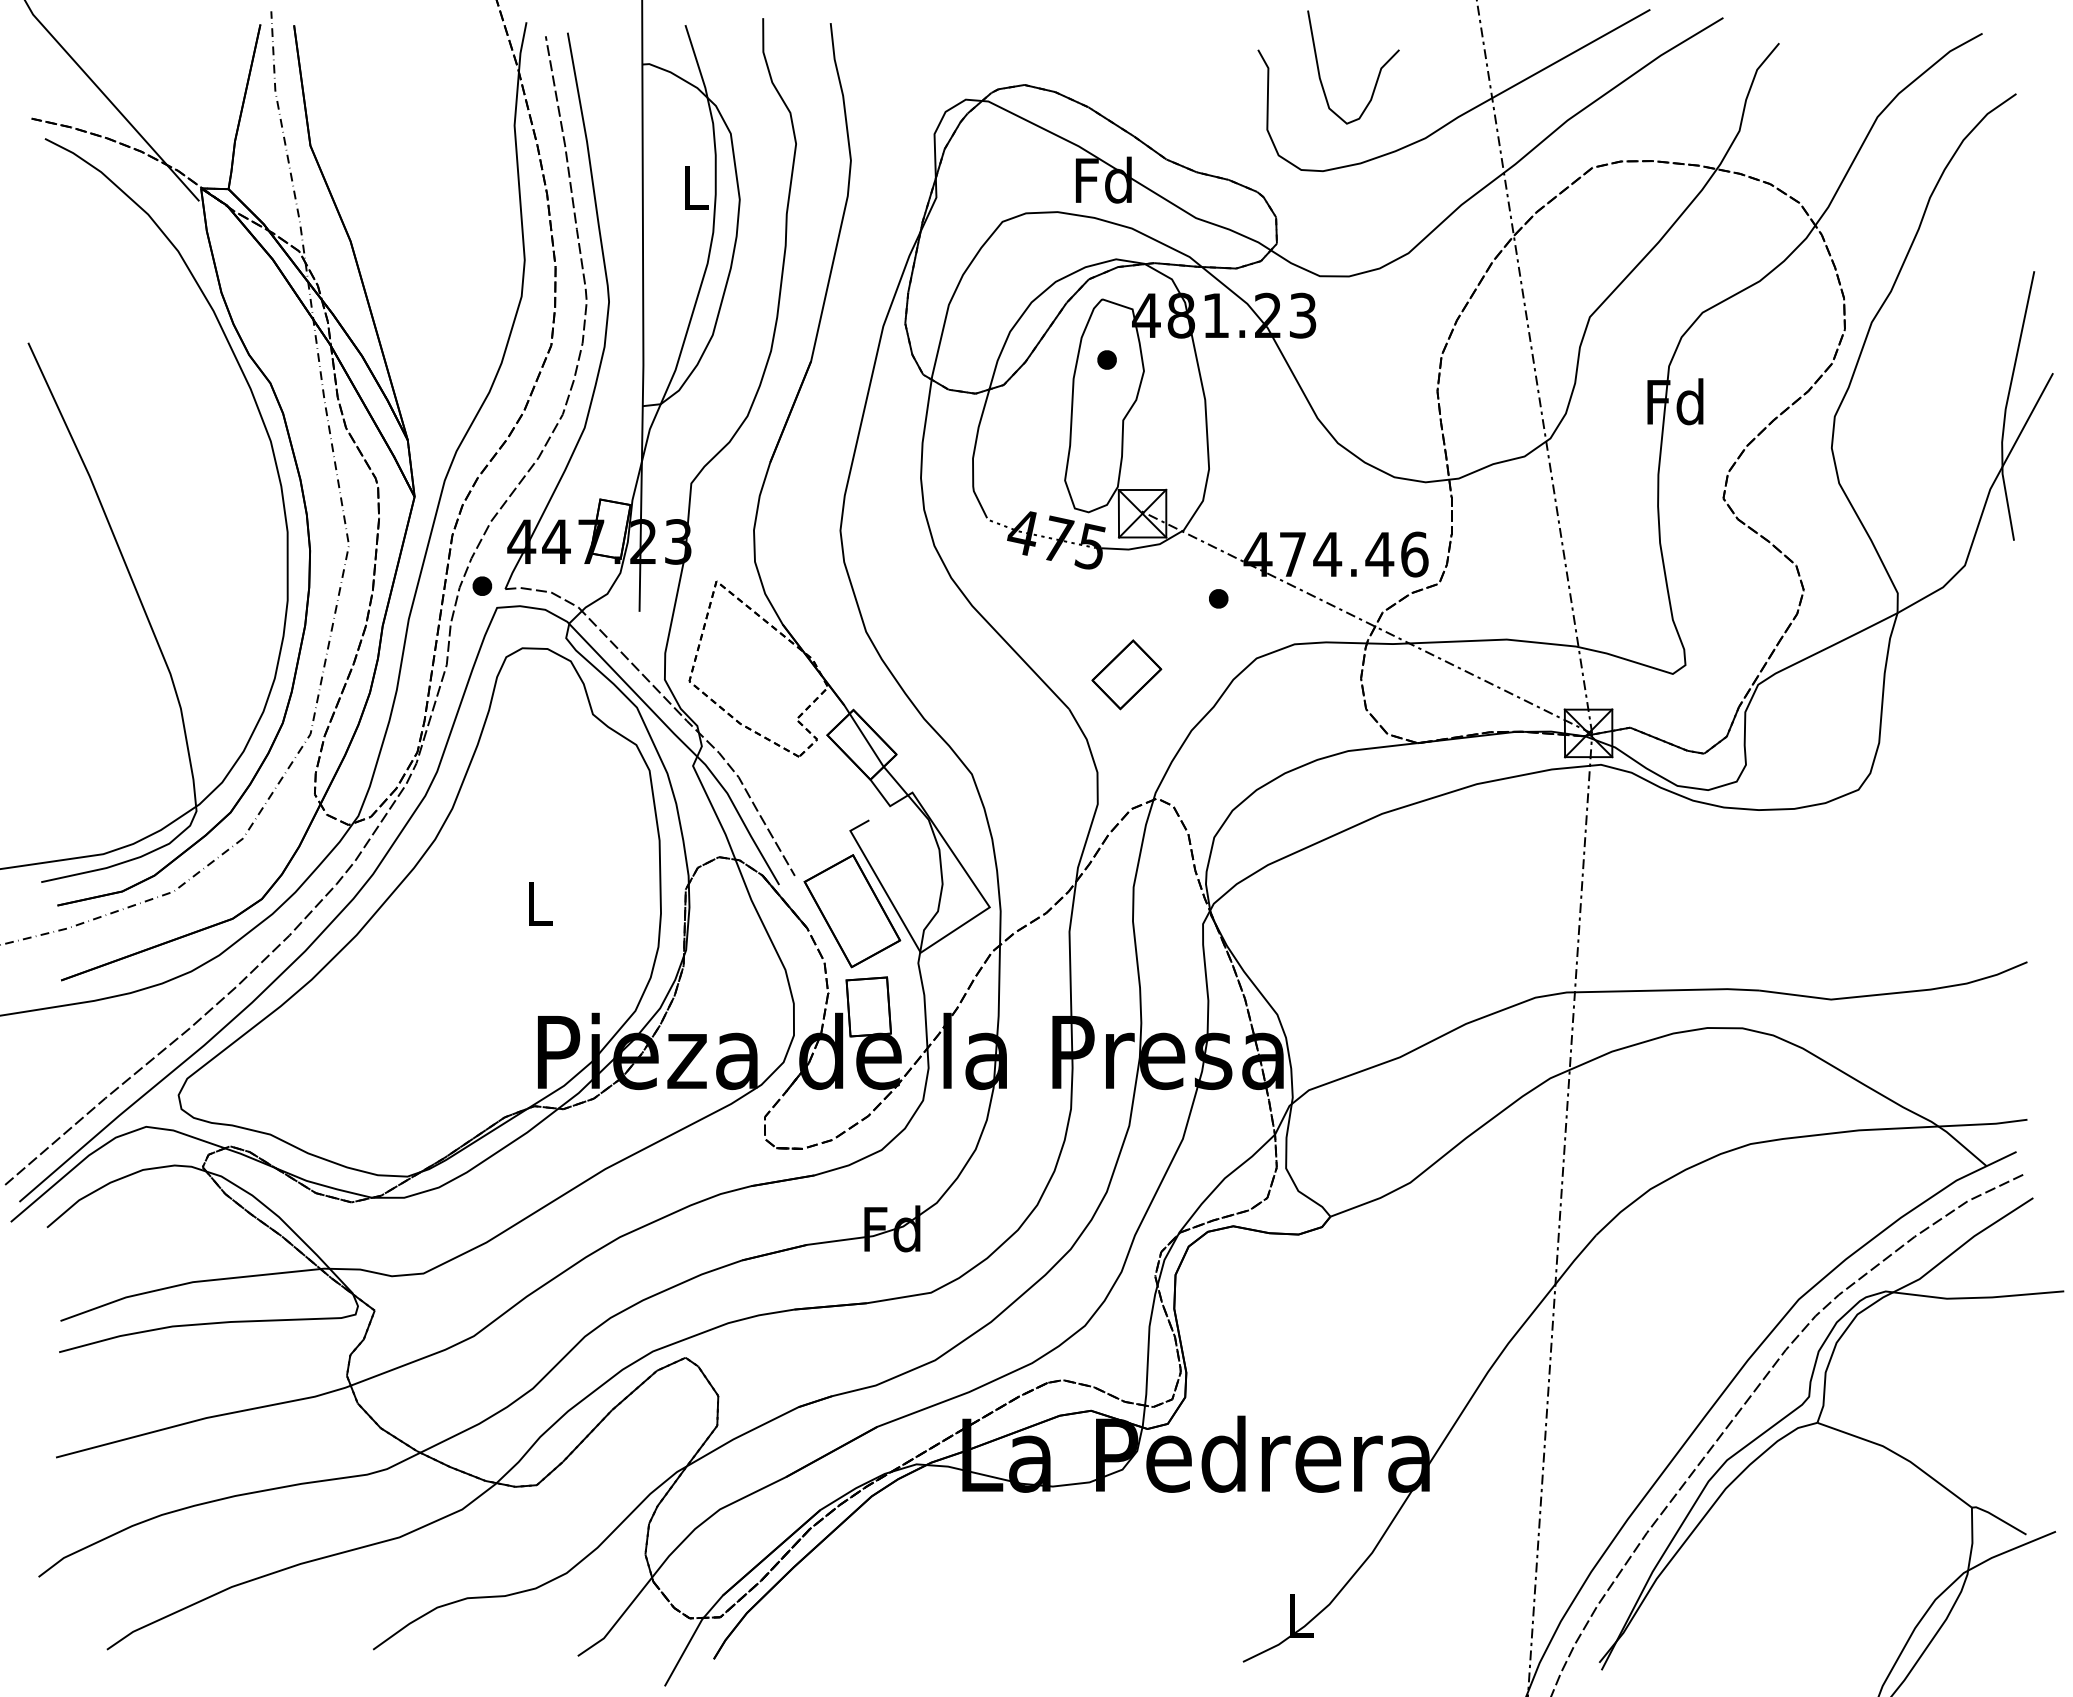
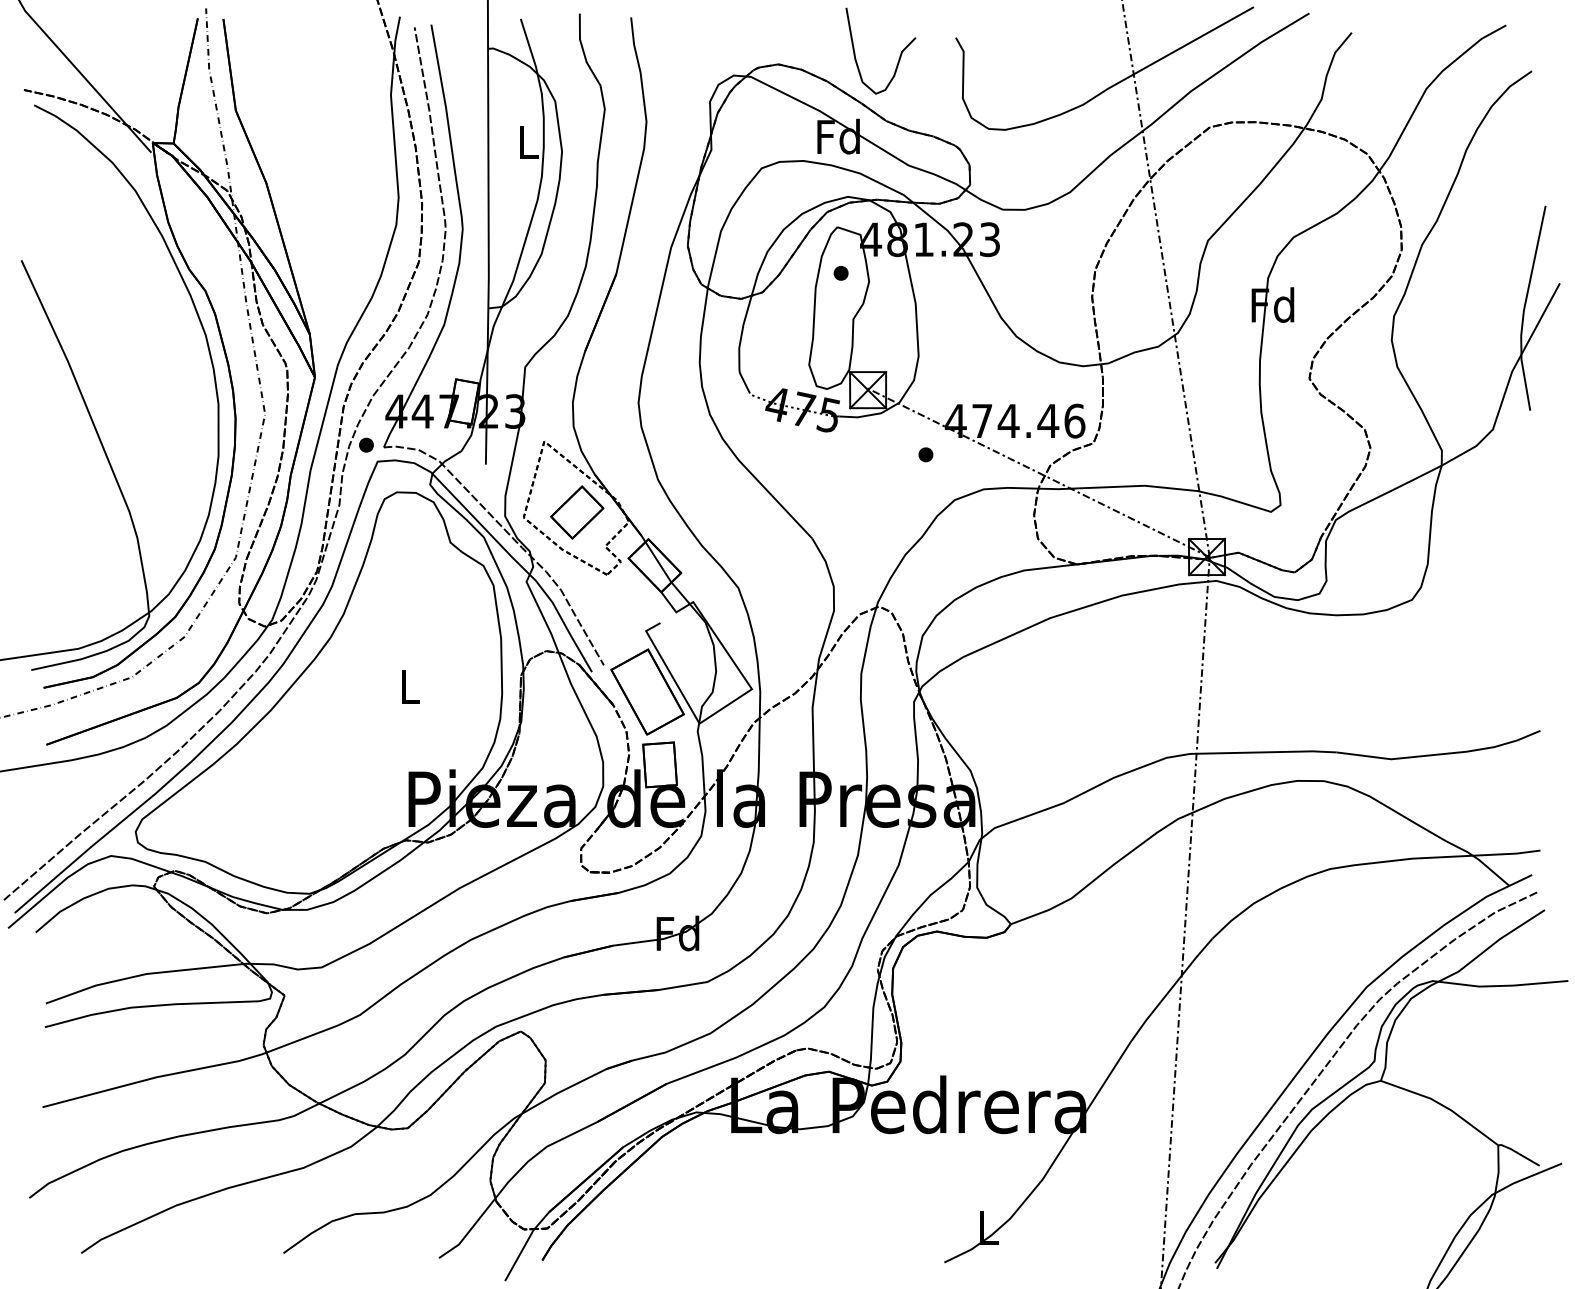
curve: (1377, 76) -> (899, 57), moved
part: (1126, 674) -> (577, 512), moved

